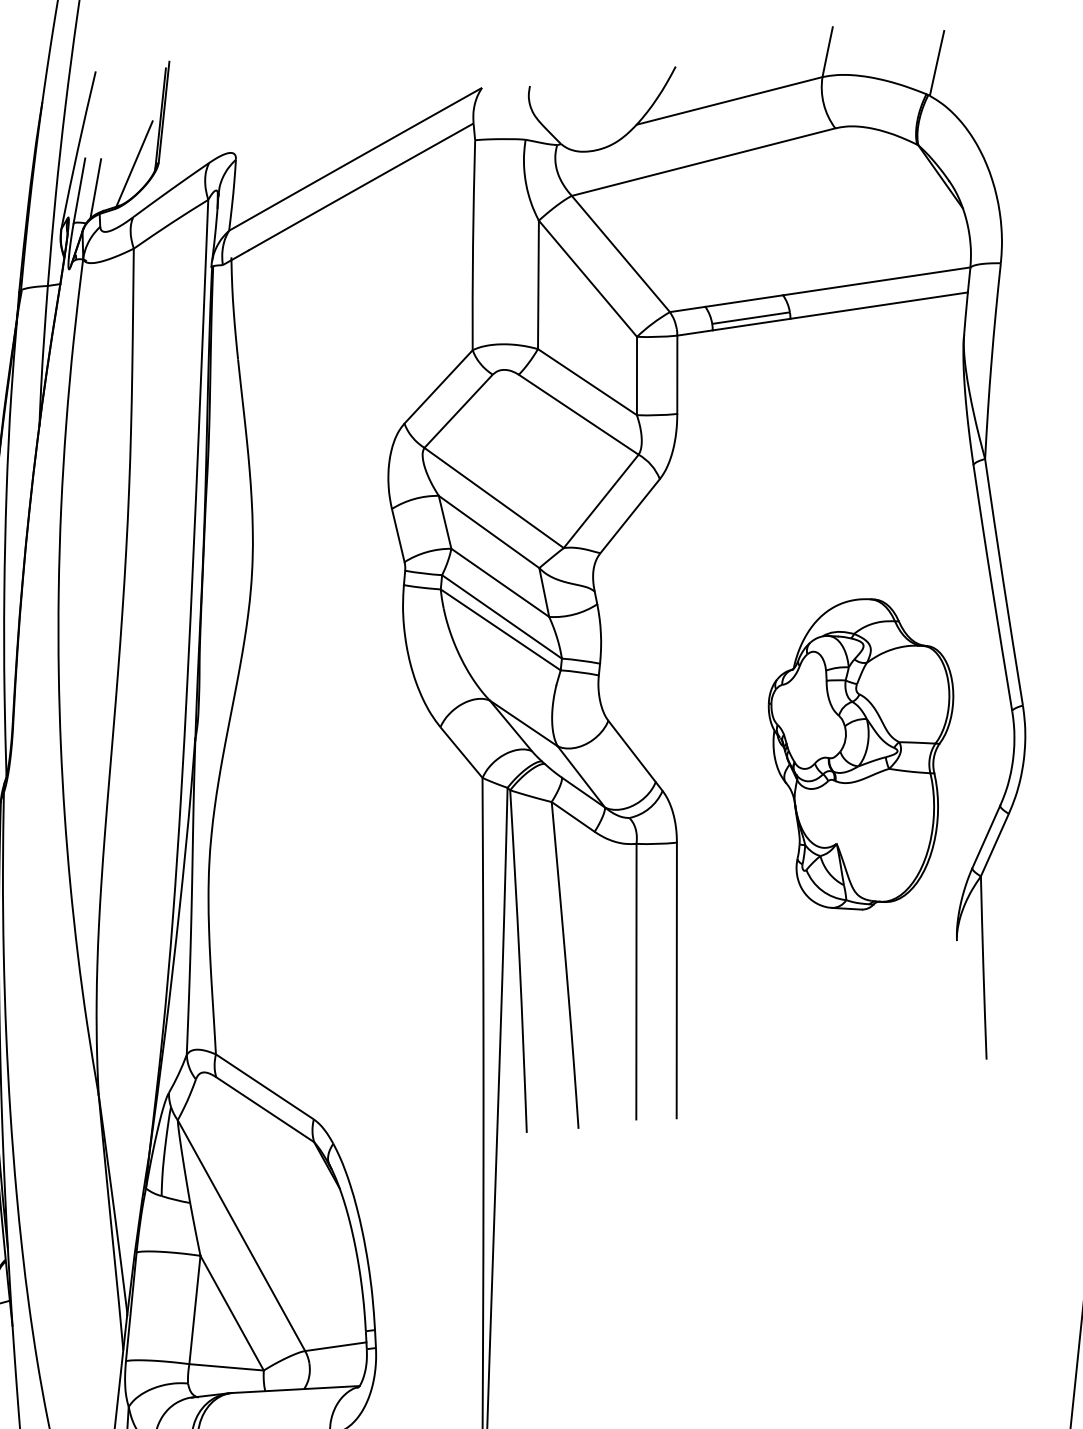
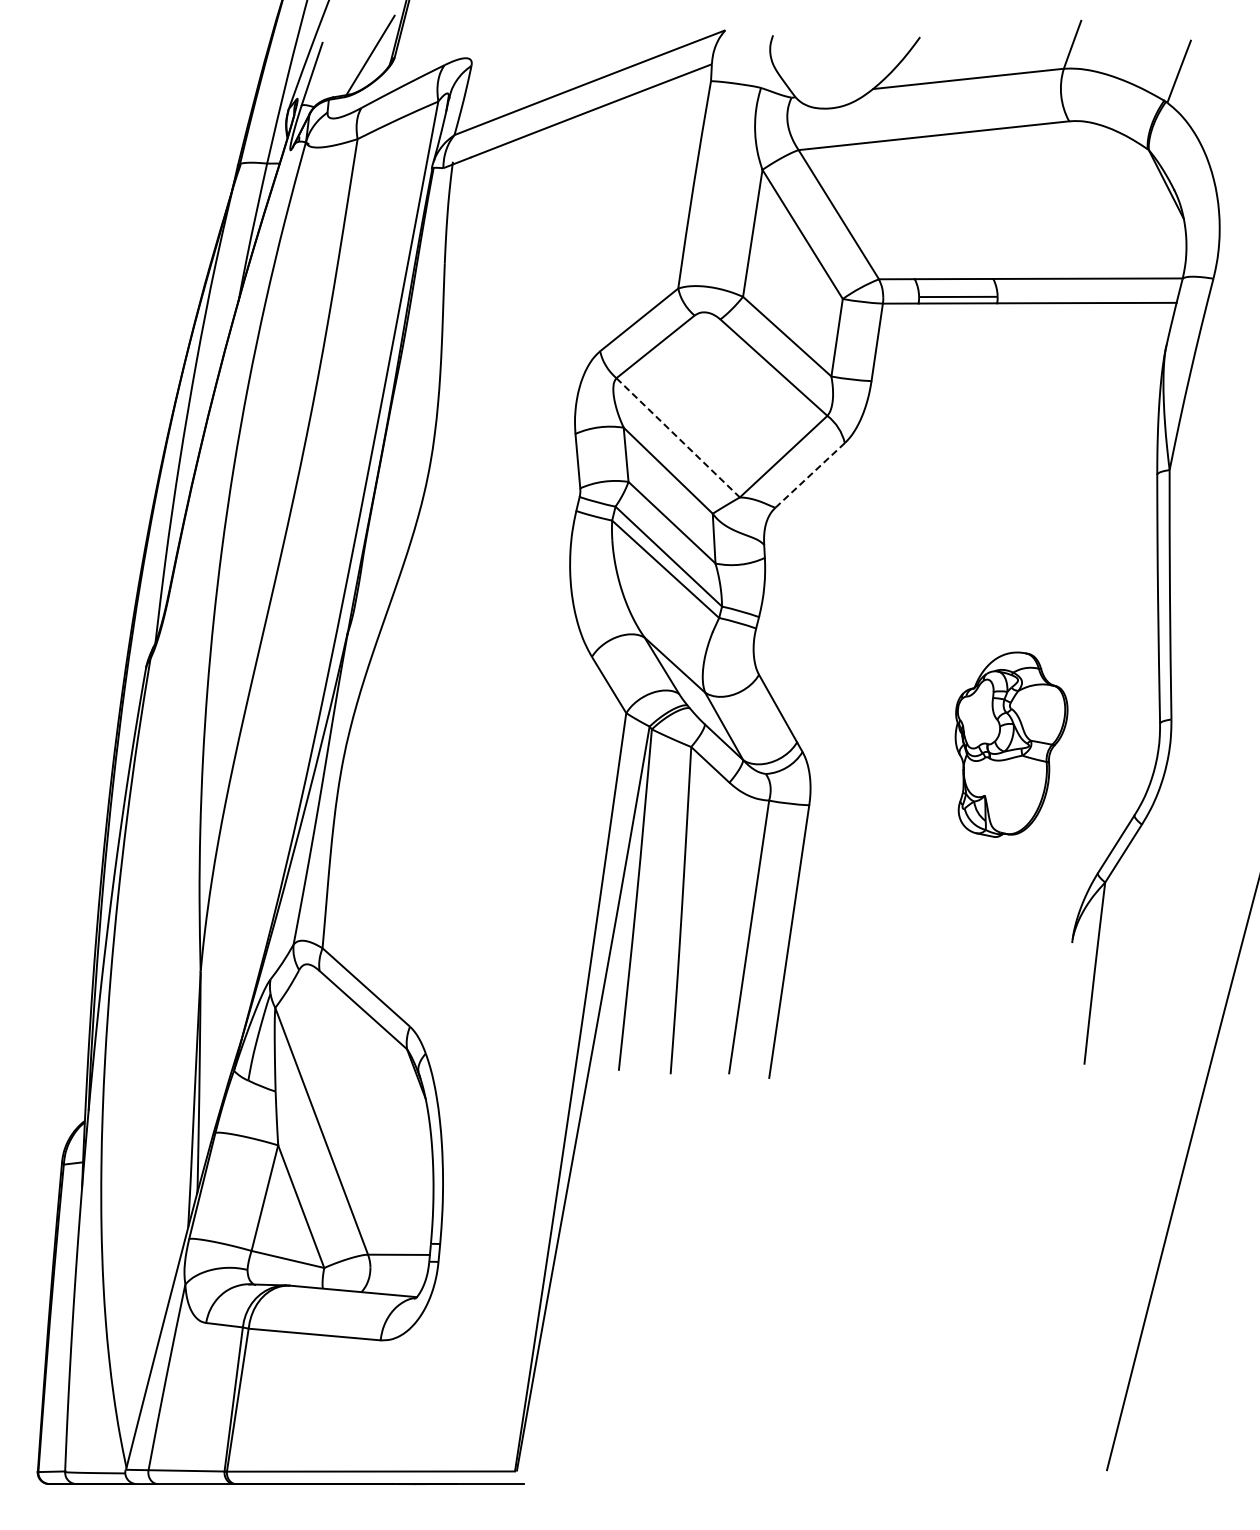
line: (95, 187) -> (328, 73), removed
line: (494, 497) -> (678, 437), solid -> dashed
line: (630, 516) -> (810, 475), solid -> dashed
part: (868, 753) -> (1011, 744), size x0.6

